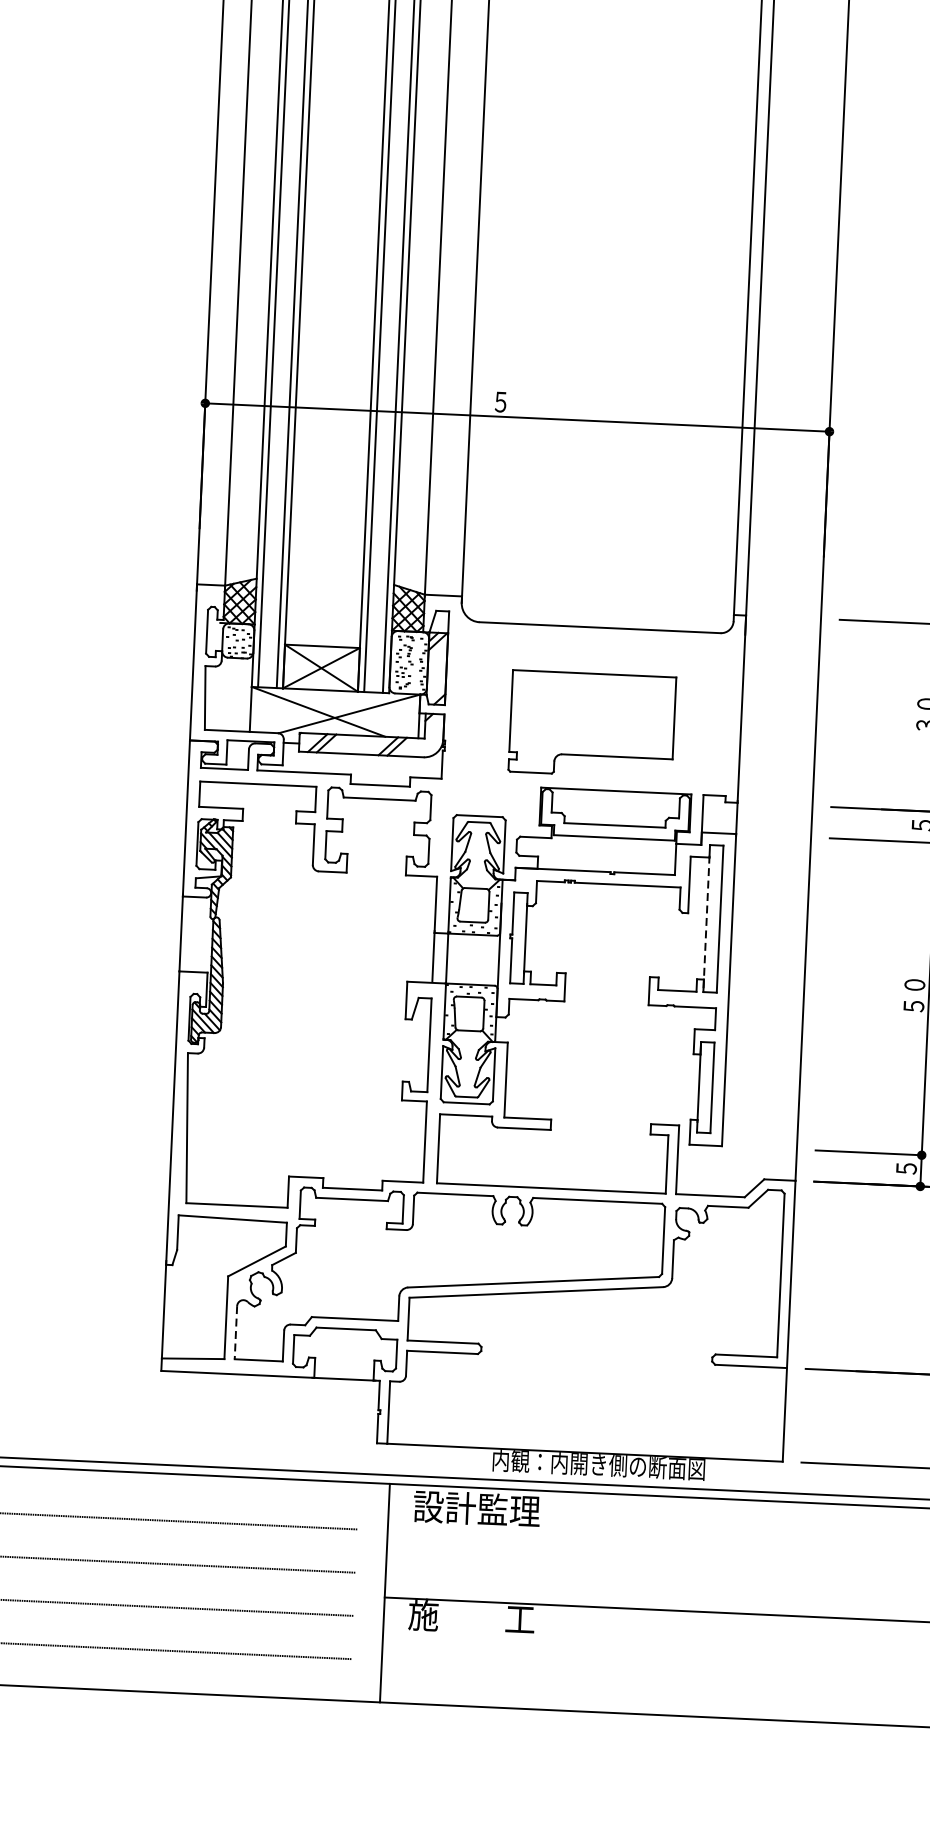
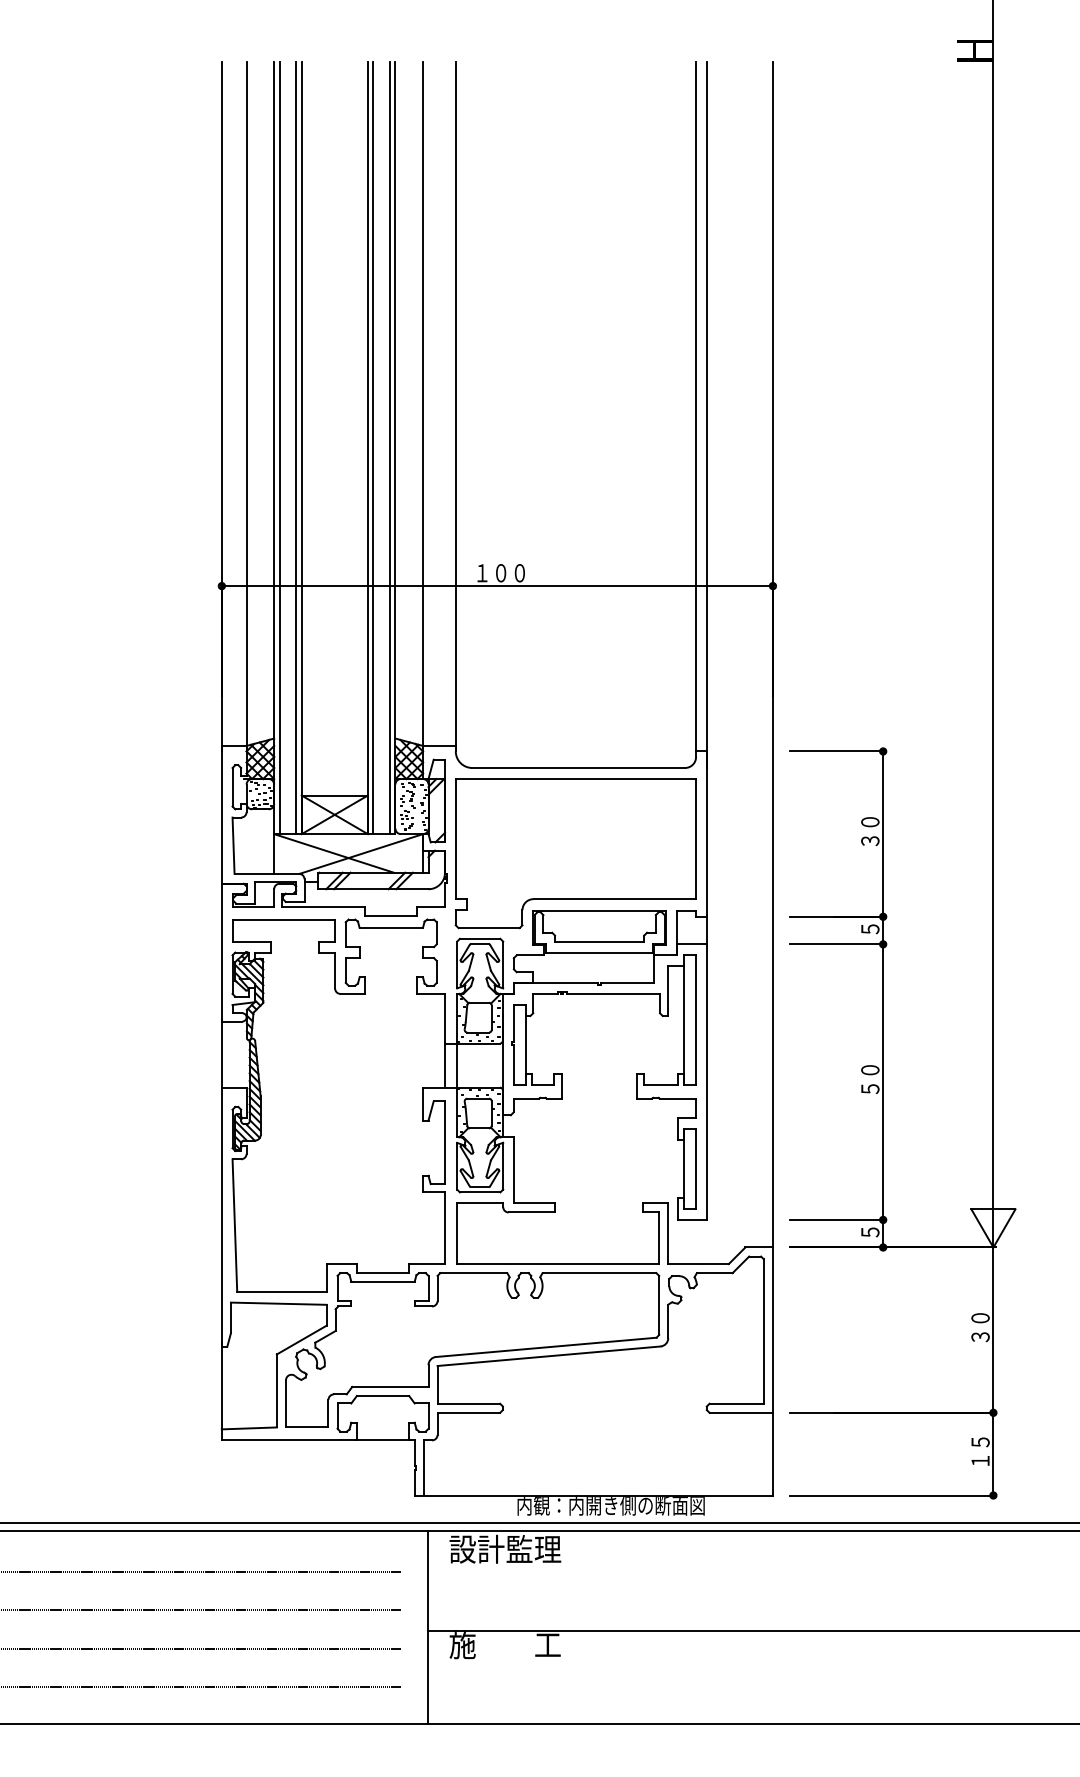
text: (521, 403) -> (500, 573), ５ -> １００
part: (592, 724) -> (575, 853), size x1.67
line: (706, 923) -> (684, 1024), dashed -> solid
line: (236, 1333) -> (286, 1404), dashed -> solid

